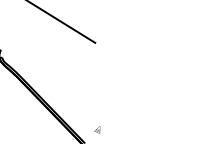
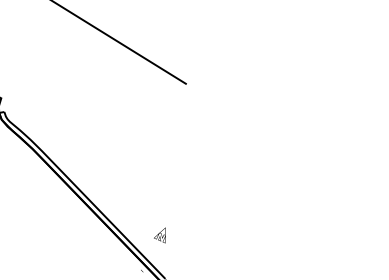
part: (97, 129) -> (160, 234), moved

